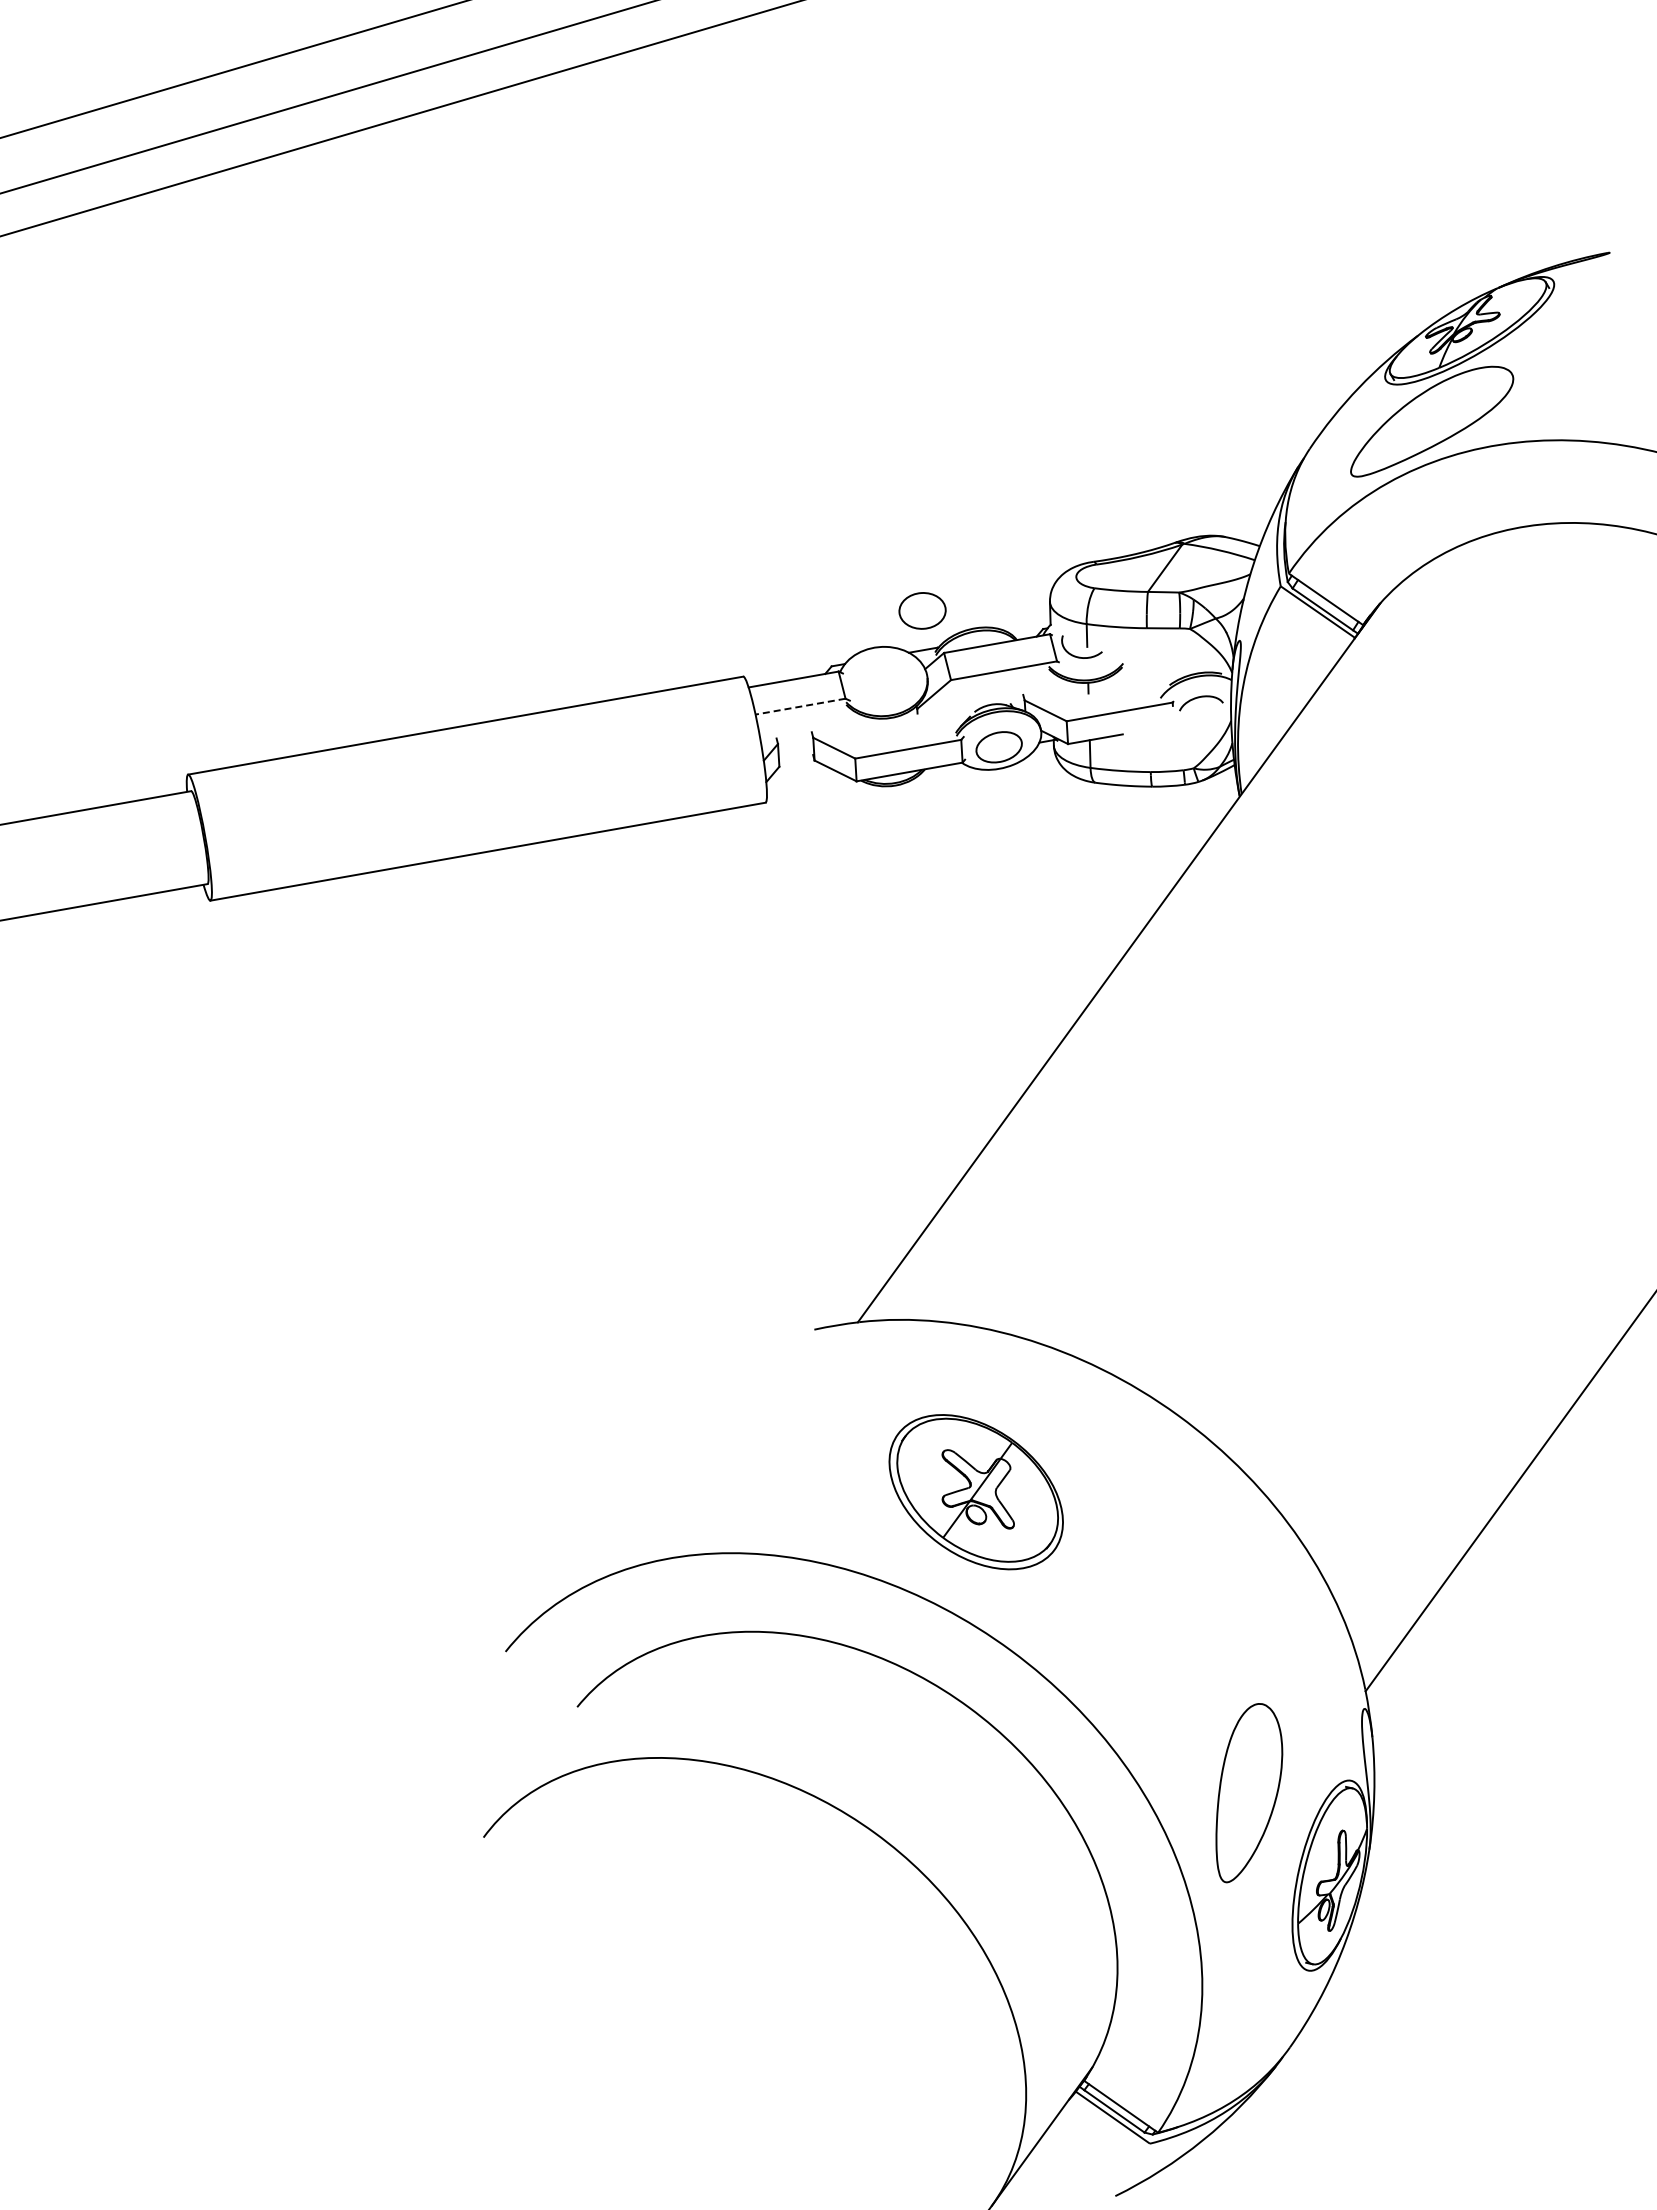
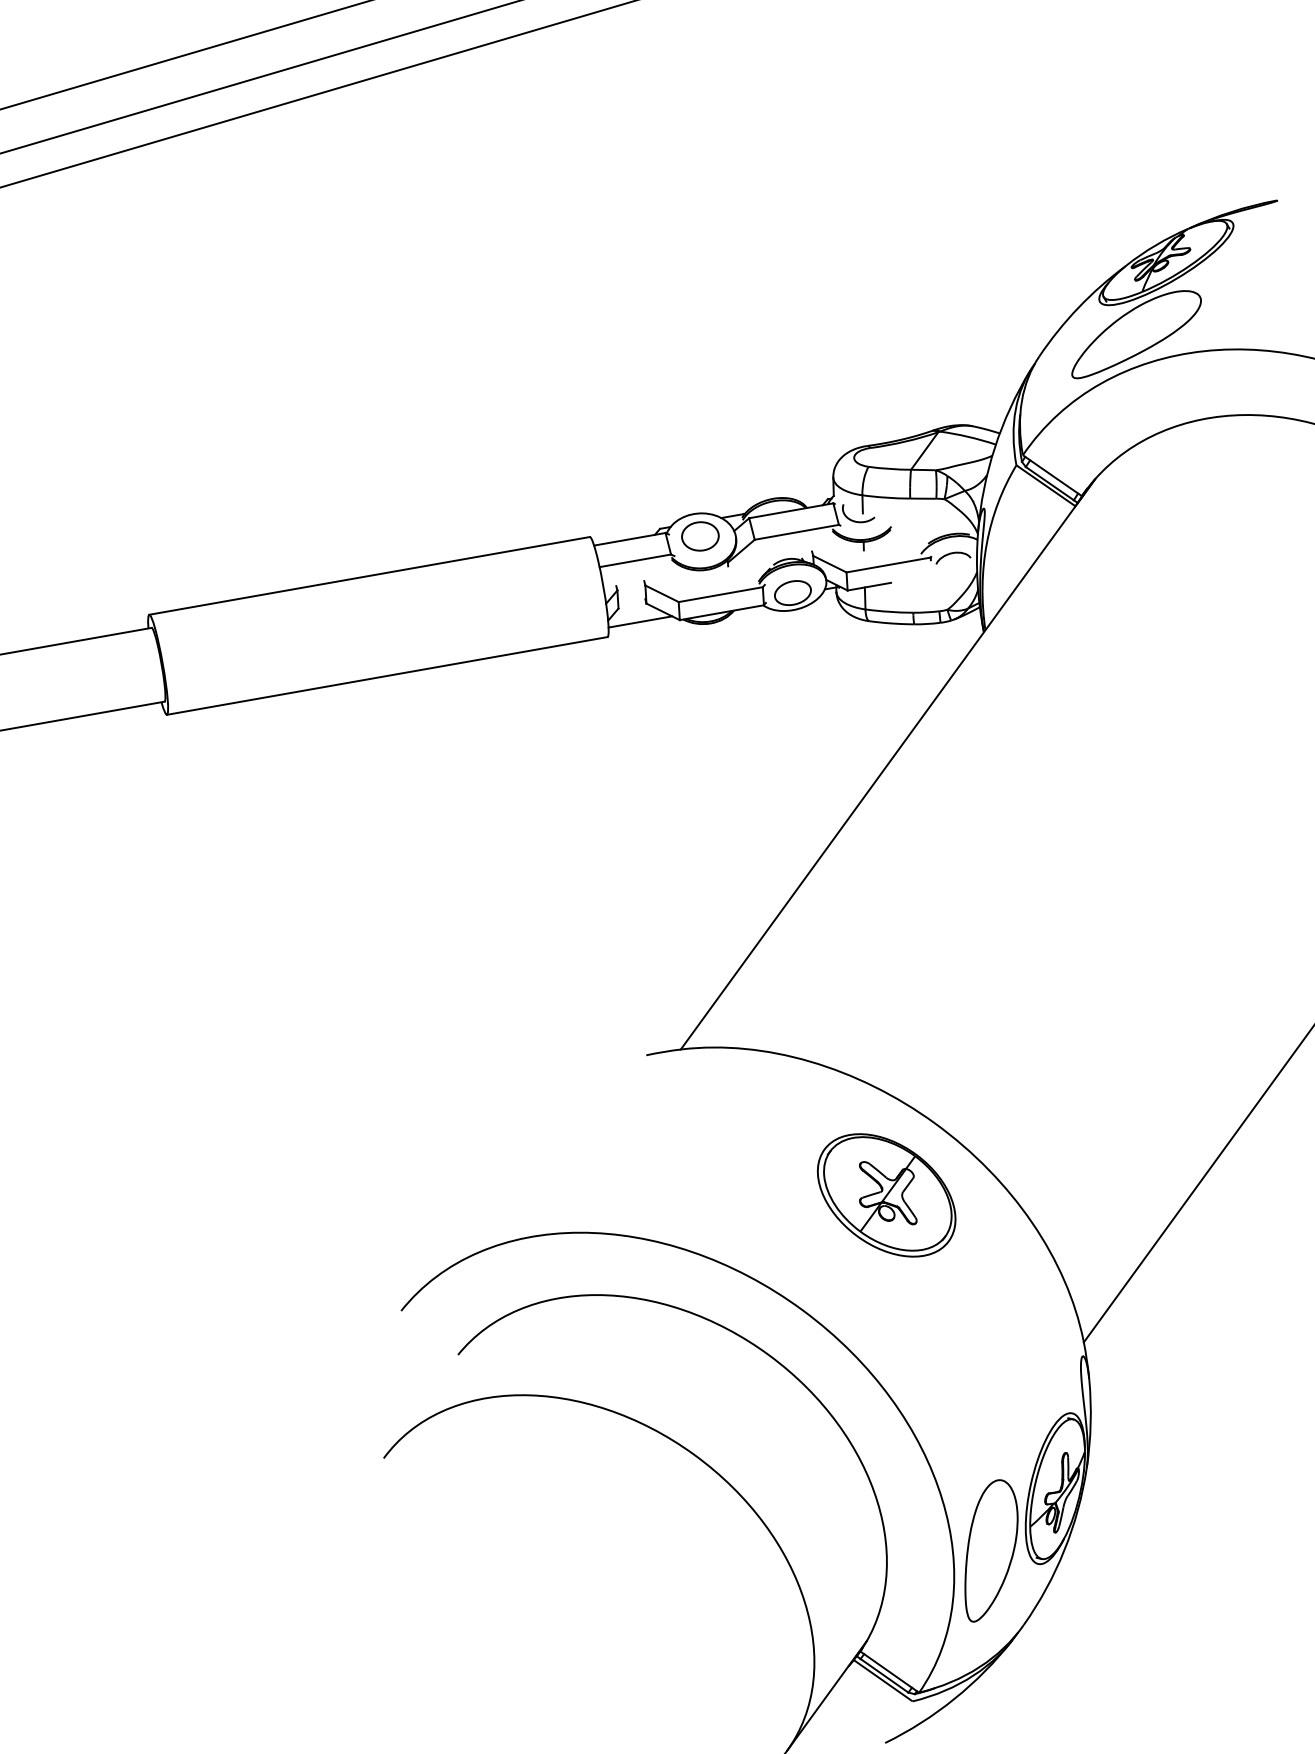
part: (922, 610) -> (700, 536), moved
line: (800, 706) -> (635, 560), dashed -> solid
line: (806, 783) -> (640, 621), added
part: (975, 1492) -> (886, 1195), moved
part: (1249, 1793) -> (991, 1551), moved

